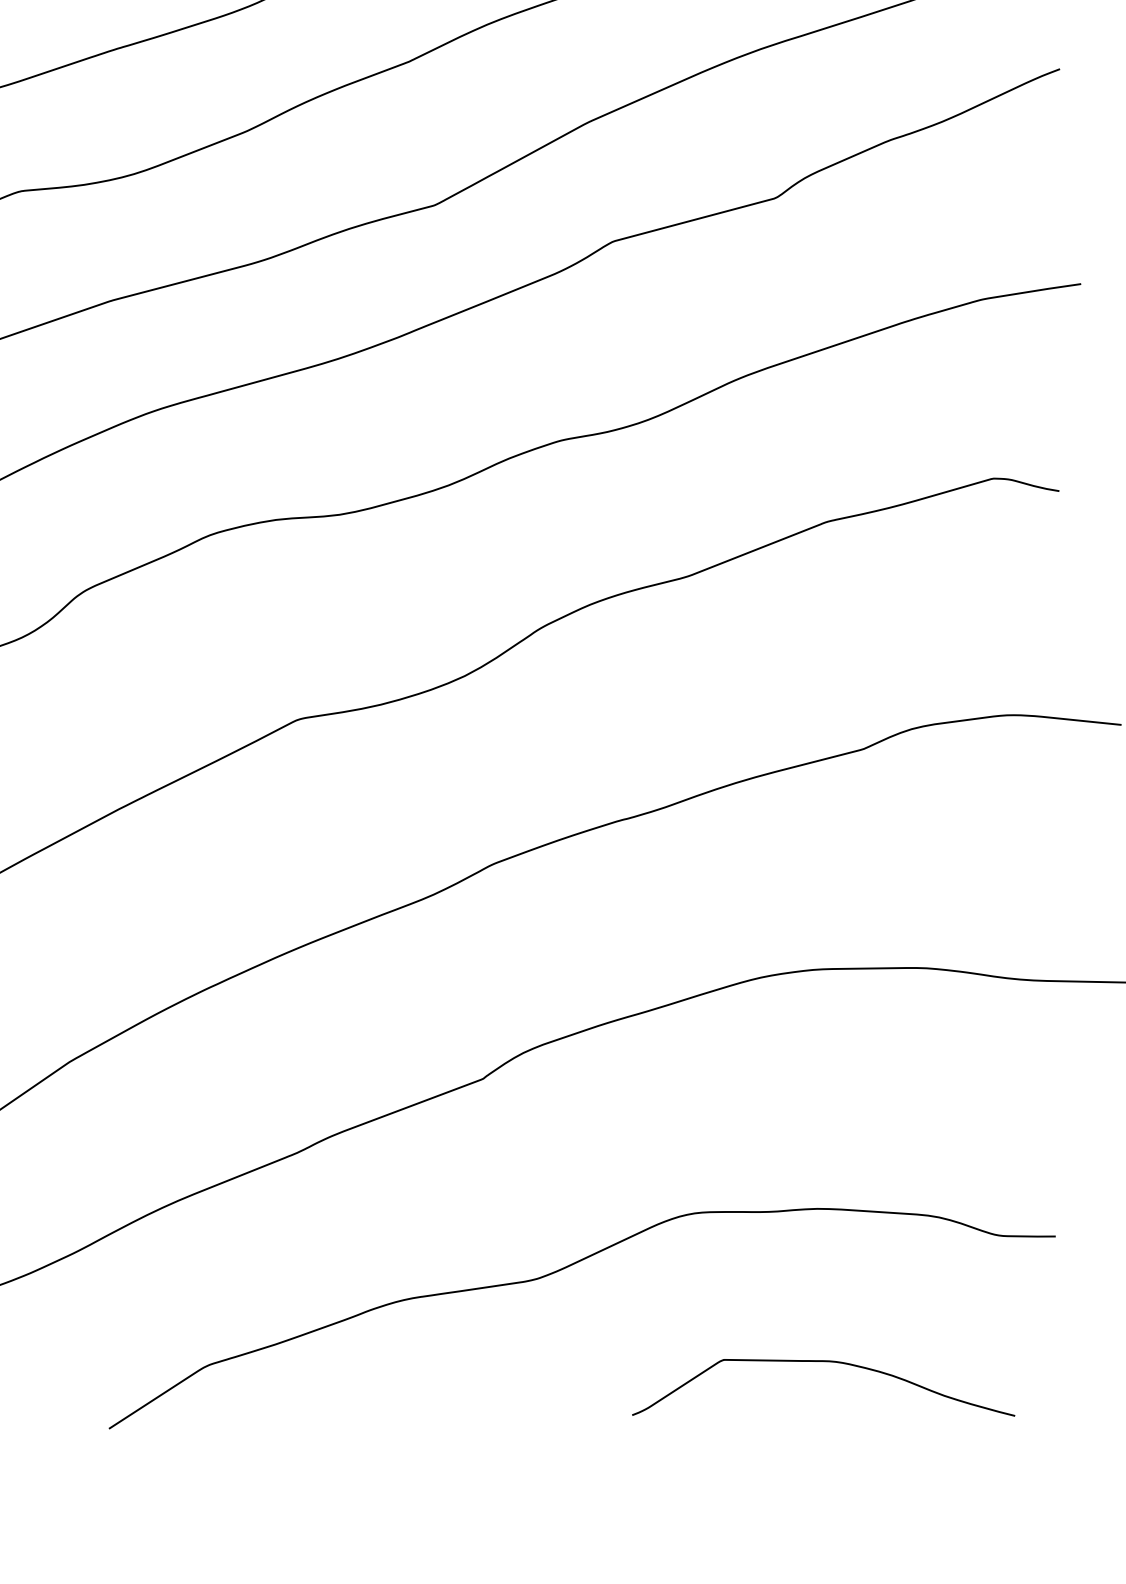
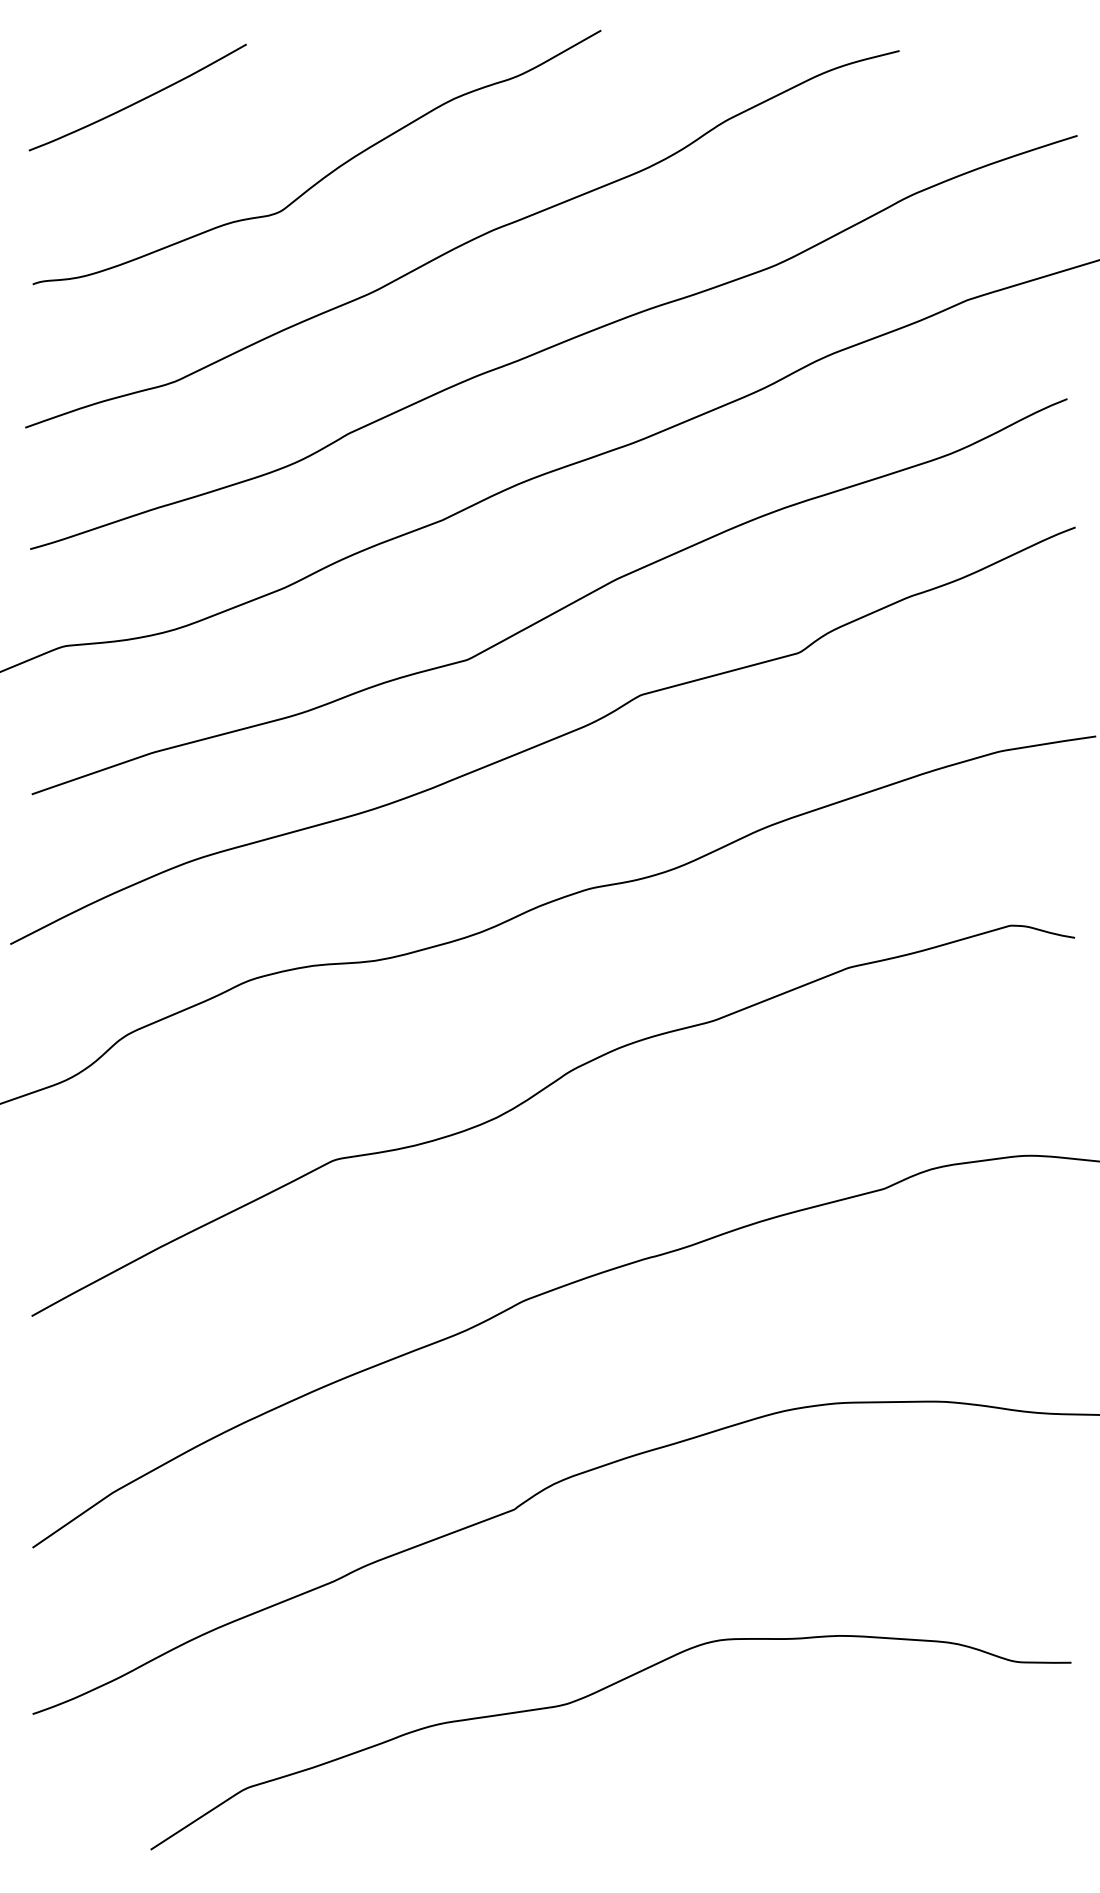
curve: (829, 1362) -> (851, 1785), removed

